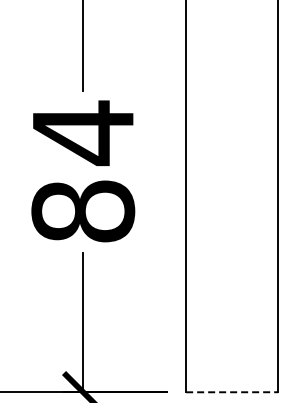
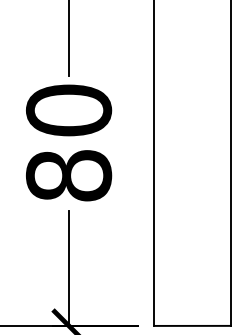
text: (83, 133) -> (69, 111), 84 -> 80
line: (232, 392) -> (192, 326), dashed -> solid

